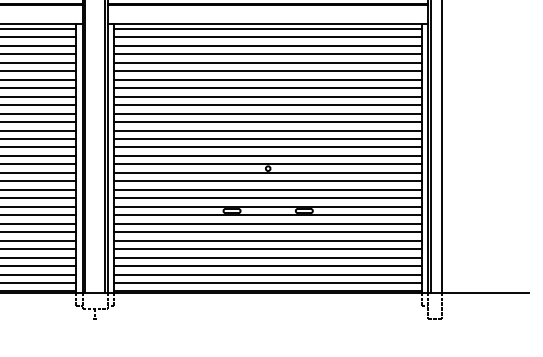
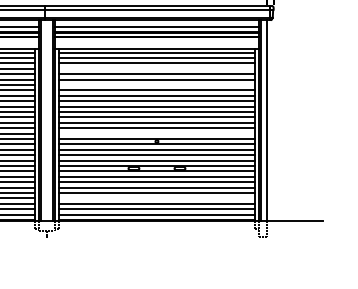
line: (267, 53) -> (156, 68), removed
line: (267, 78) -> (156, 84), removed
line: (267, 155) -> (156, 133), removed
line: (267, 257) -> (156, 198), removed

